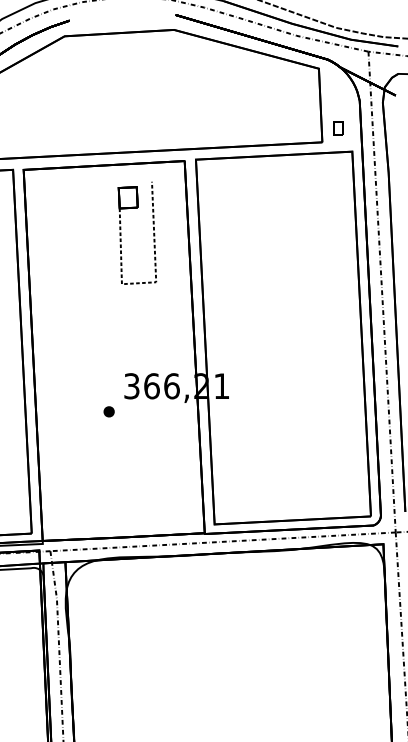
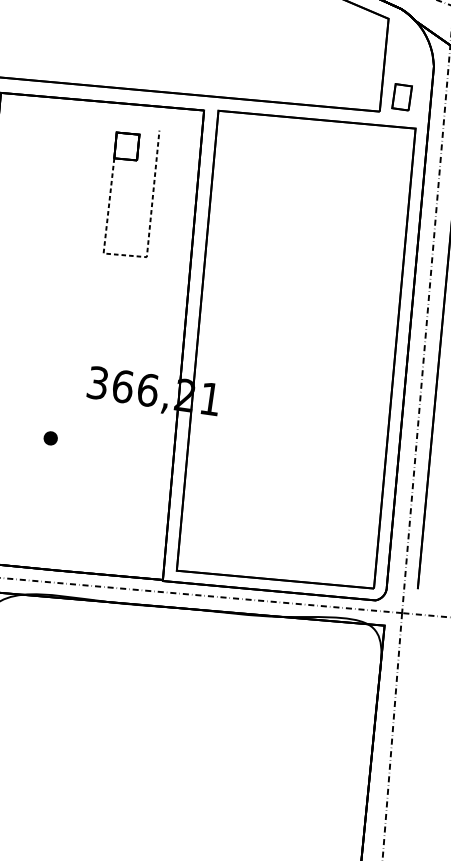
part: (338, 128) -> (402, 97), size x1.4
part: (108, 411) -> (49, 437), moved

